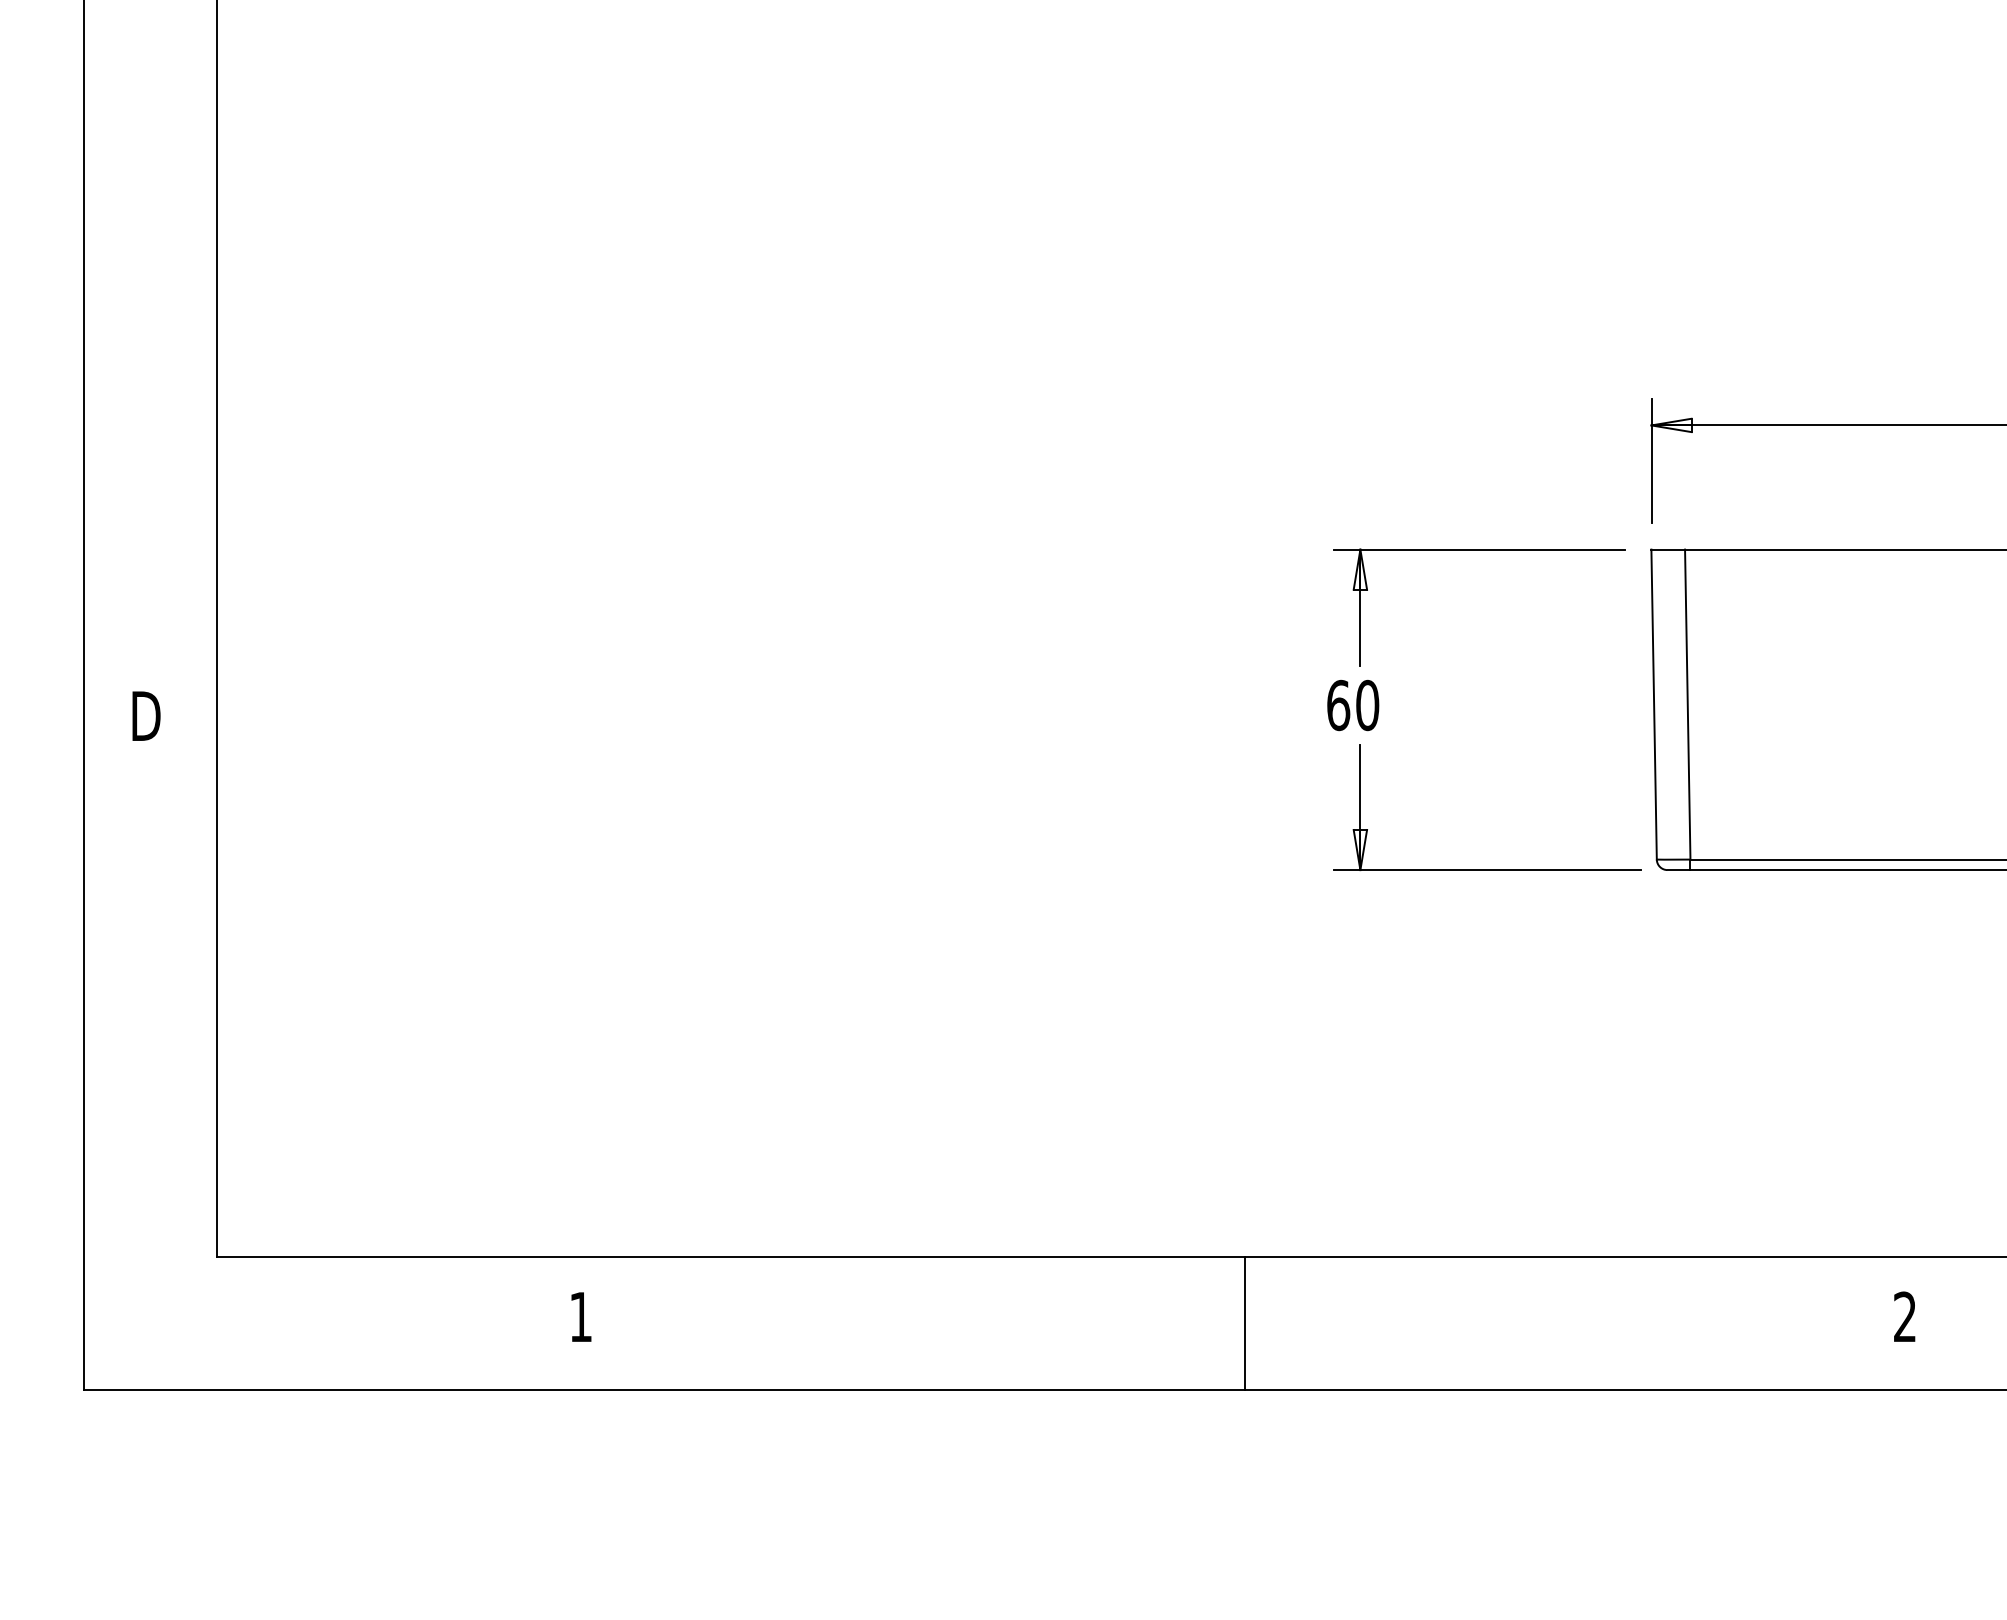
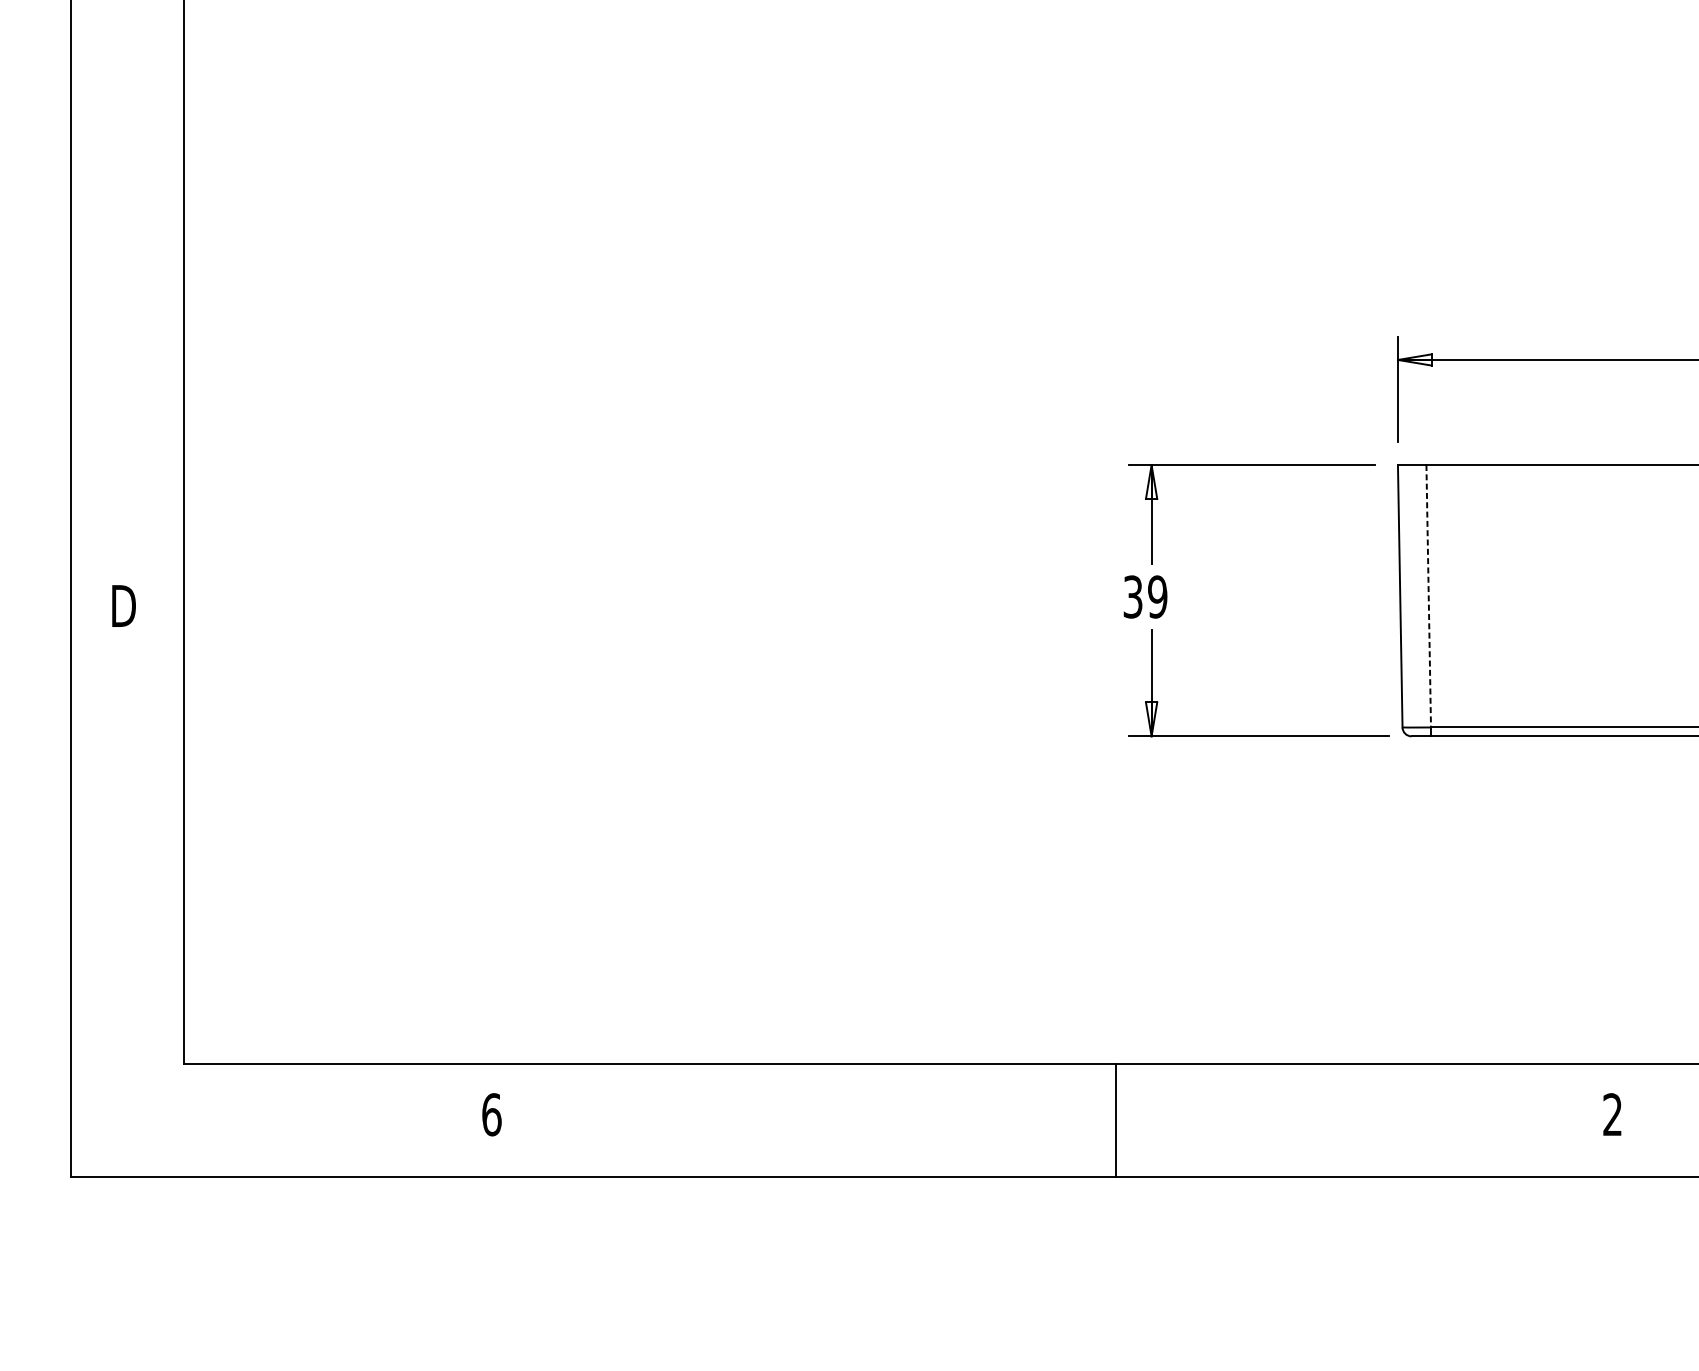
text: (1353, 705) -> (1145, 597), 60 -> 39
line: (1687, 705) -> (1428, 597), solid -> dashed
text: (580, 1316) -> (491, 1114), 1 -> 6
line: (1245, 1323) -> (1116, 1120), moved

